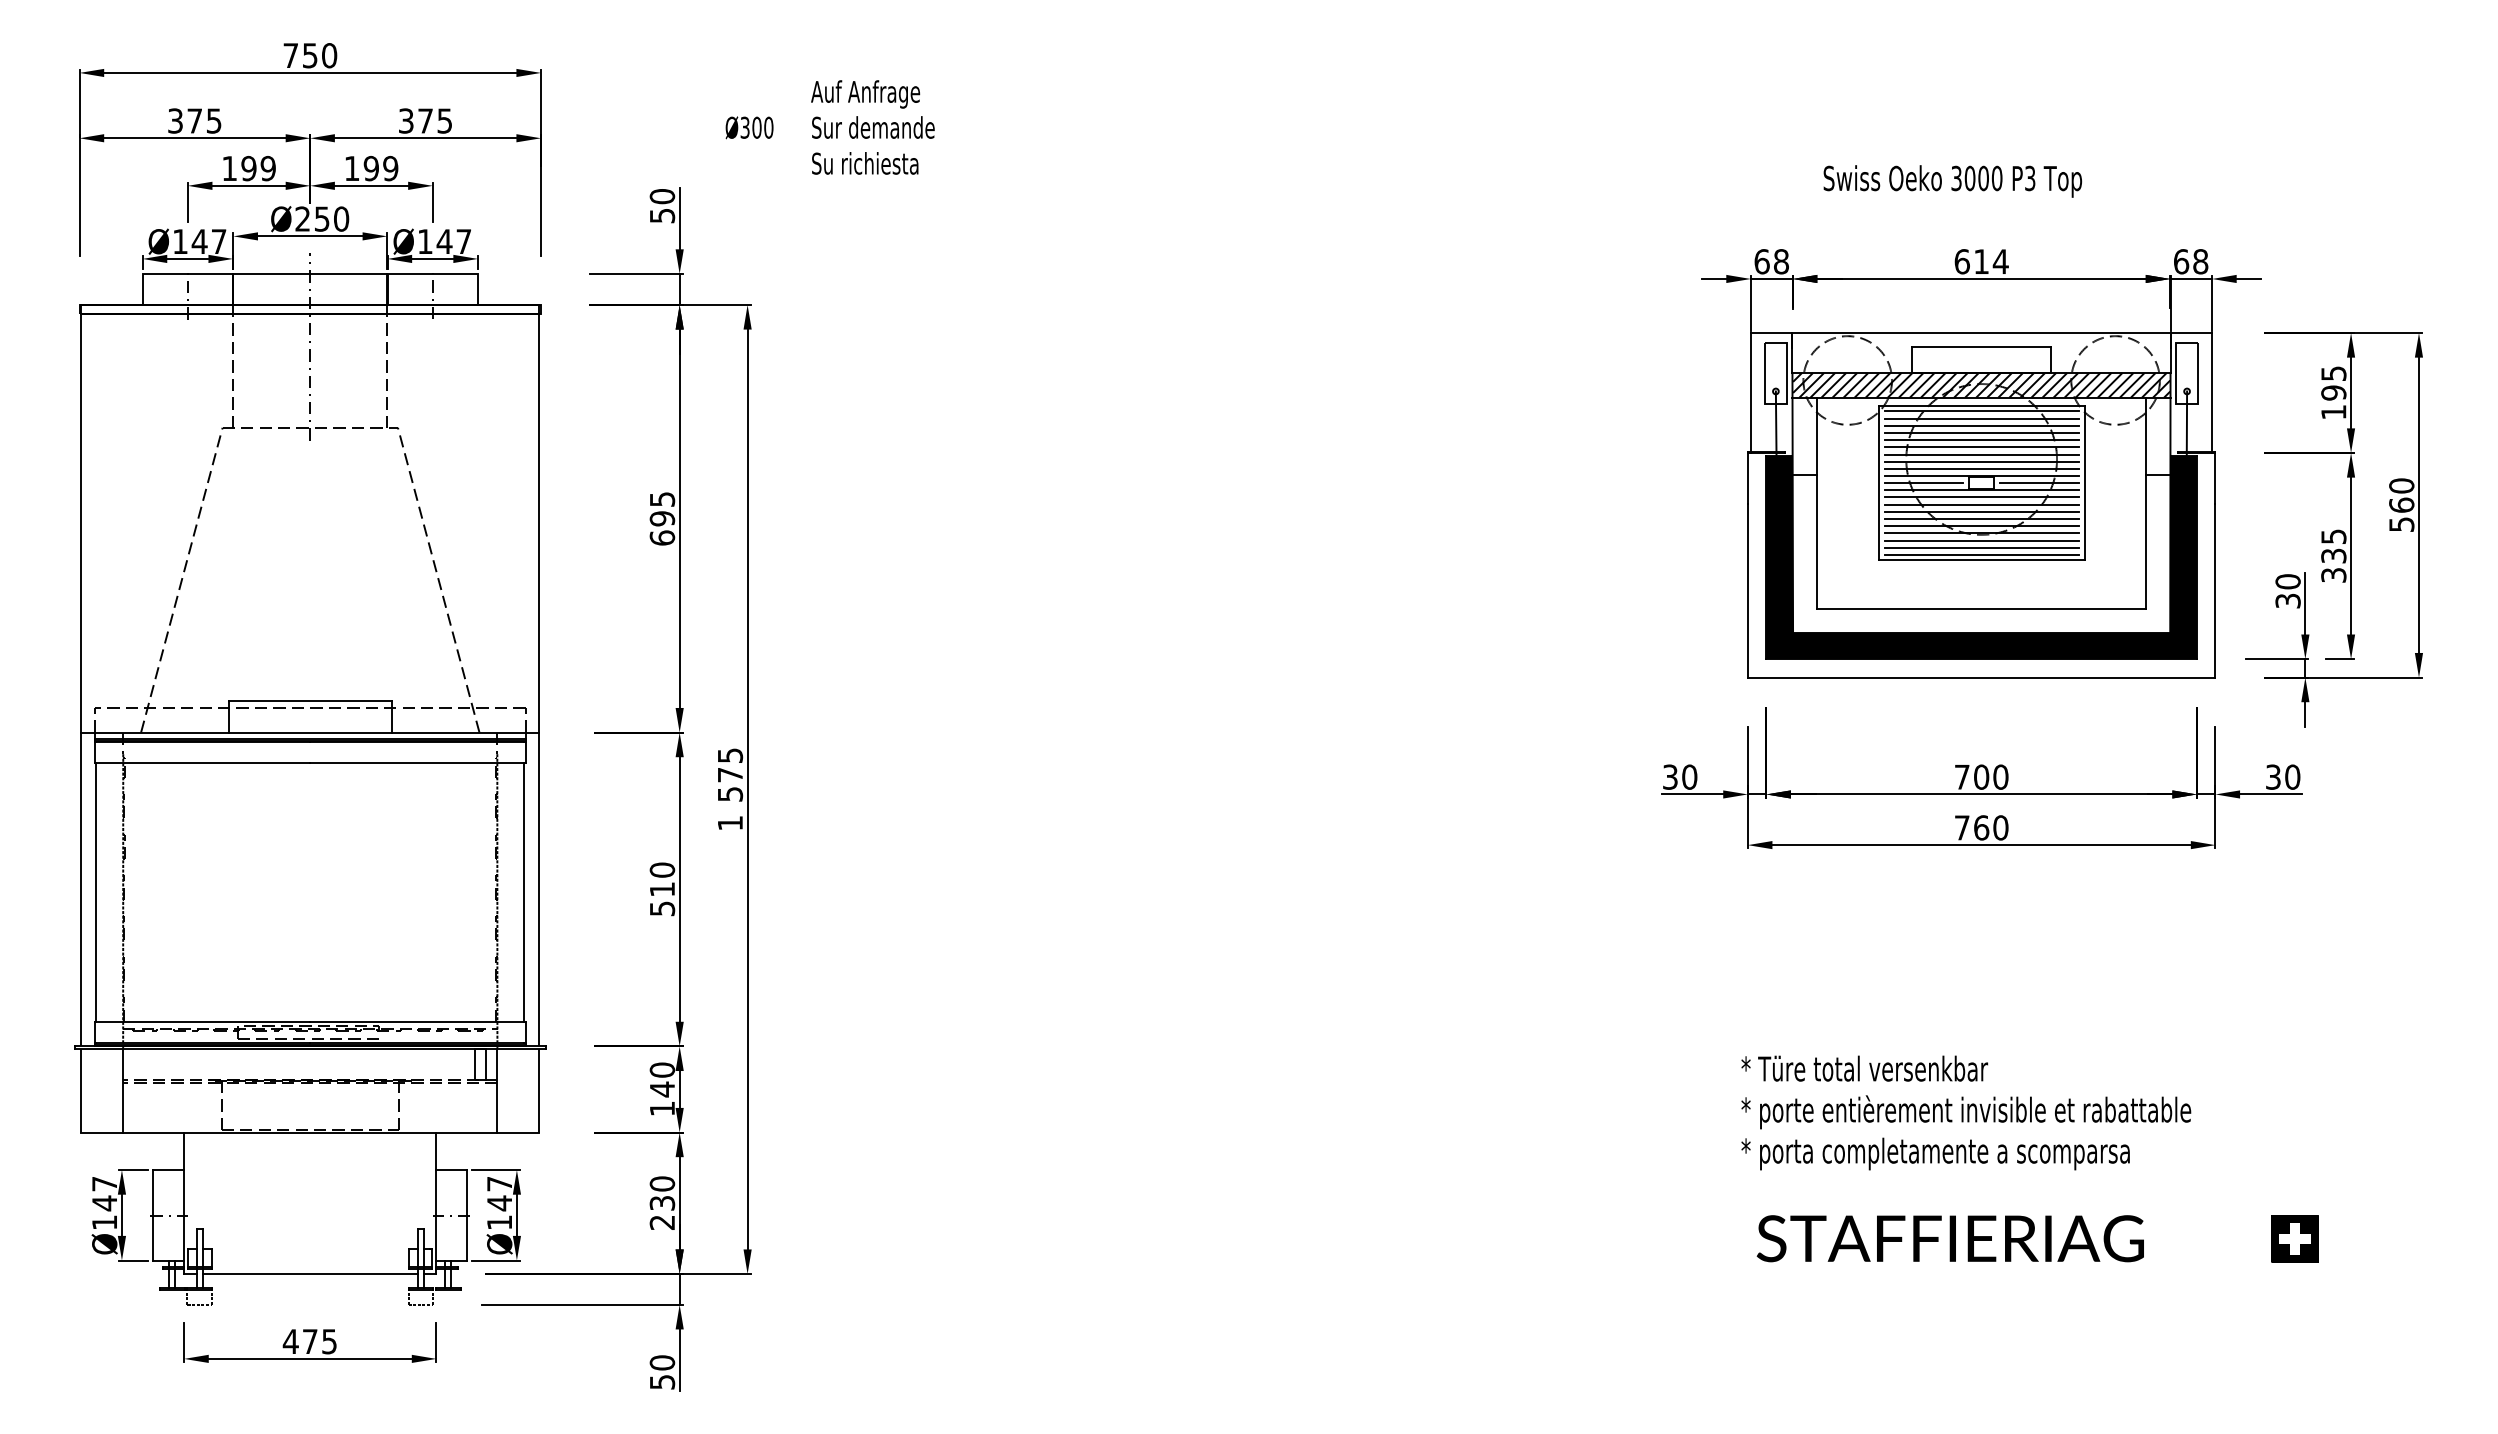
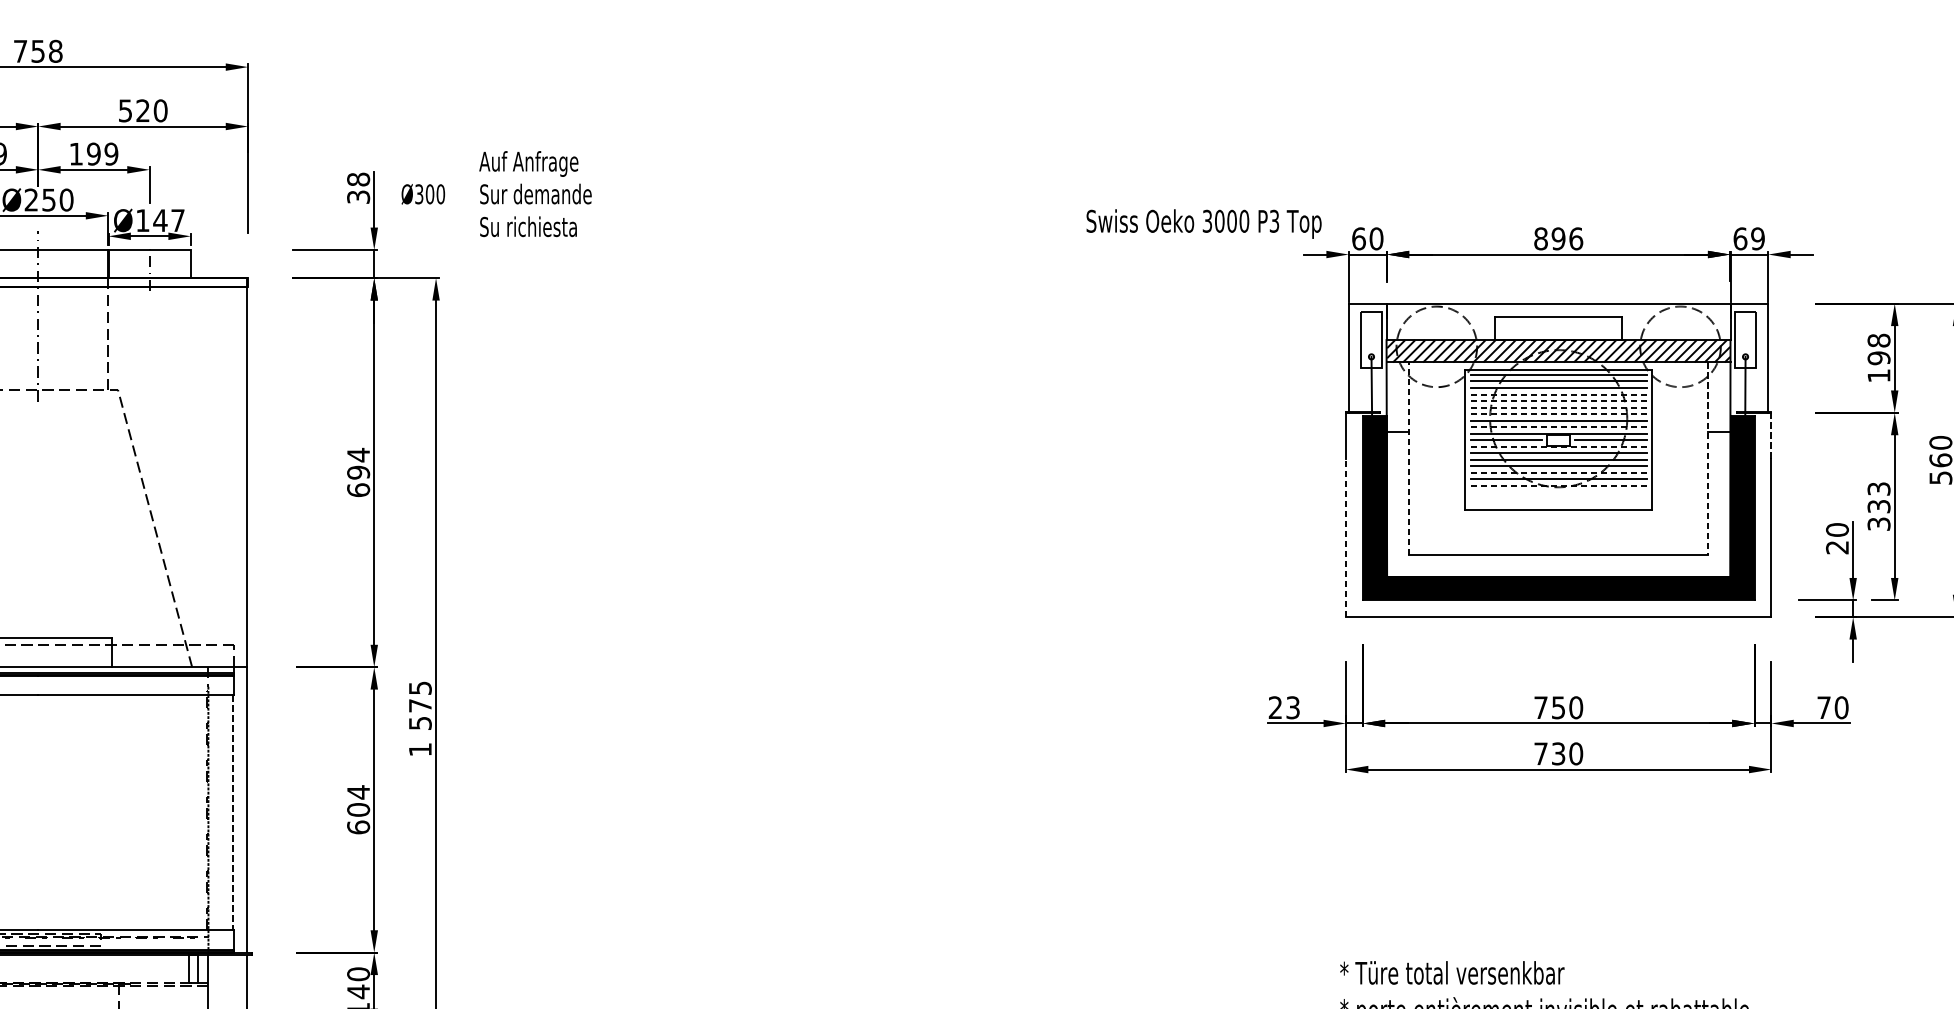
text: (329, 55) -> (55, 51), 750 -> 758
text: (425, 120) -> (143, 110), 375 -> 520
text: (829, 127) -> (496, 194), moved
text: (1952, 181) -> (1203, 224), moved
text: (661, 205) -> (357, 187), 50 -> 38
text: (1781, 261) -> (1376, 238), 68 -> 60
text: (1981, 261) -> (1558, 238), 614 -> 896
text: (2200, 261) -> (1757, 238), 68 -> 69
text: (2333, 373) -> (1878, 340), 195 -> 198
line: (1981, 432) -> (1558, 394), solid -> dashed
line: (1981, 440) -> (1558, 401), solid -> dashed
line: (1981, 447) -> (1558, 407), solid -> dashed
line: (1981, 454) -> (1558, 414), solid -> dashed
line: (1981, 468) -> (1558, 426), solid -> dashed
line: (2215, 478) -> (1771, 436), solid -> dashed
line: (1981, 490) -> (1558, 446), solid -> dashed
text: (662, 499) -> (358, 455), 695 -> 694
line: (1817, 503) -> (1409, 458), solid -> dashed
line: (2145, 503) -> (1707, 458), solid -> dashed
line: (1981, 518) -> (1558, 472), solid -> dashed
line: (1981, 533) -> (1558, 486), solid -> dashed
text: (2333, 536) -> (1878, 488), 335 -> 333
line: (1981, 540) -> (1558, 492), removed
line: (1981, 547) -> (1558, 498), removed
line: (1981, 554) -> (1558, 505), removed
line: (1747, 590) -> (1345, 537), solid -> dashed
text: (2287, 600) -> (1836, 547), 30 -> 20
text: (1680, 776) -> (1284, 707), 30 -> 23
text: (1981, 776) -> (1558, 707), 700 -> 750
text: (2273, 776) -> (1824, 707), 30 -> 70
text: (1981, 827) -> (1558, 753), 760 -> 730
text: (662, 889) -> (358, 809), 510 -> 604
line: (524, 893) -> (233, 813), solid -> dashed

